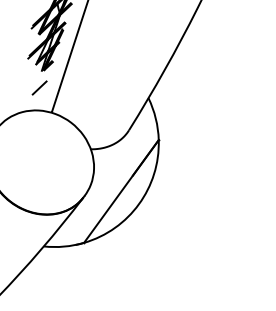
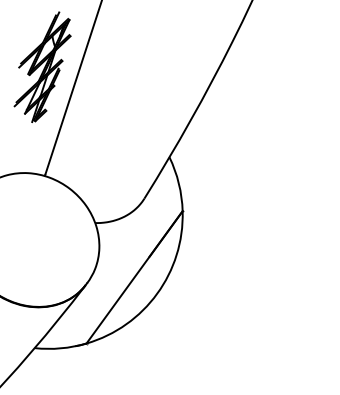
line: (39, 87) -> (29, 143), removed

